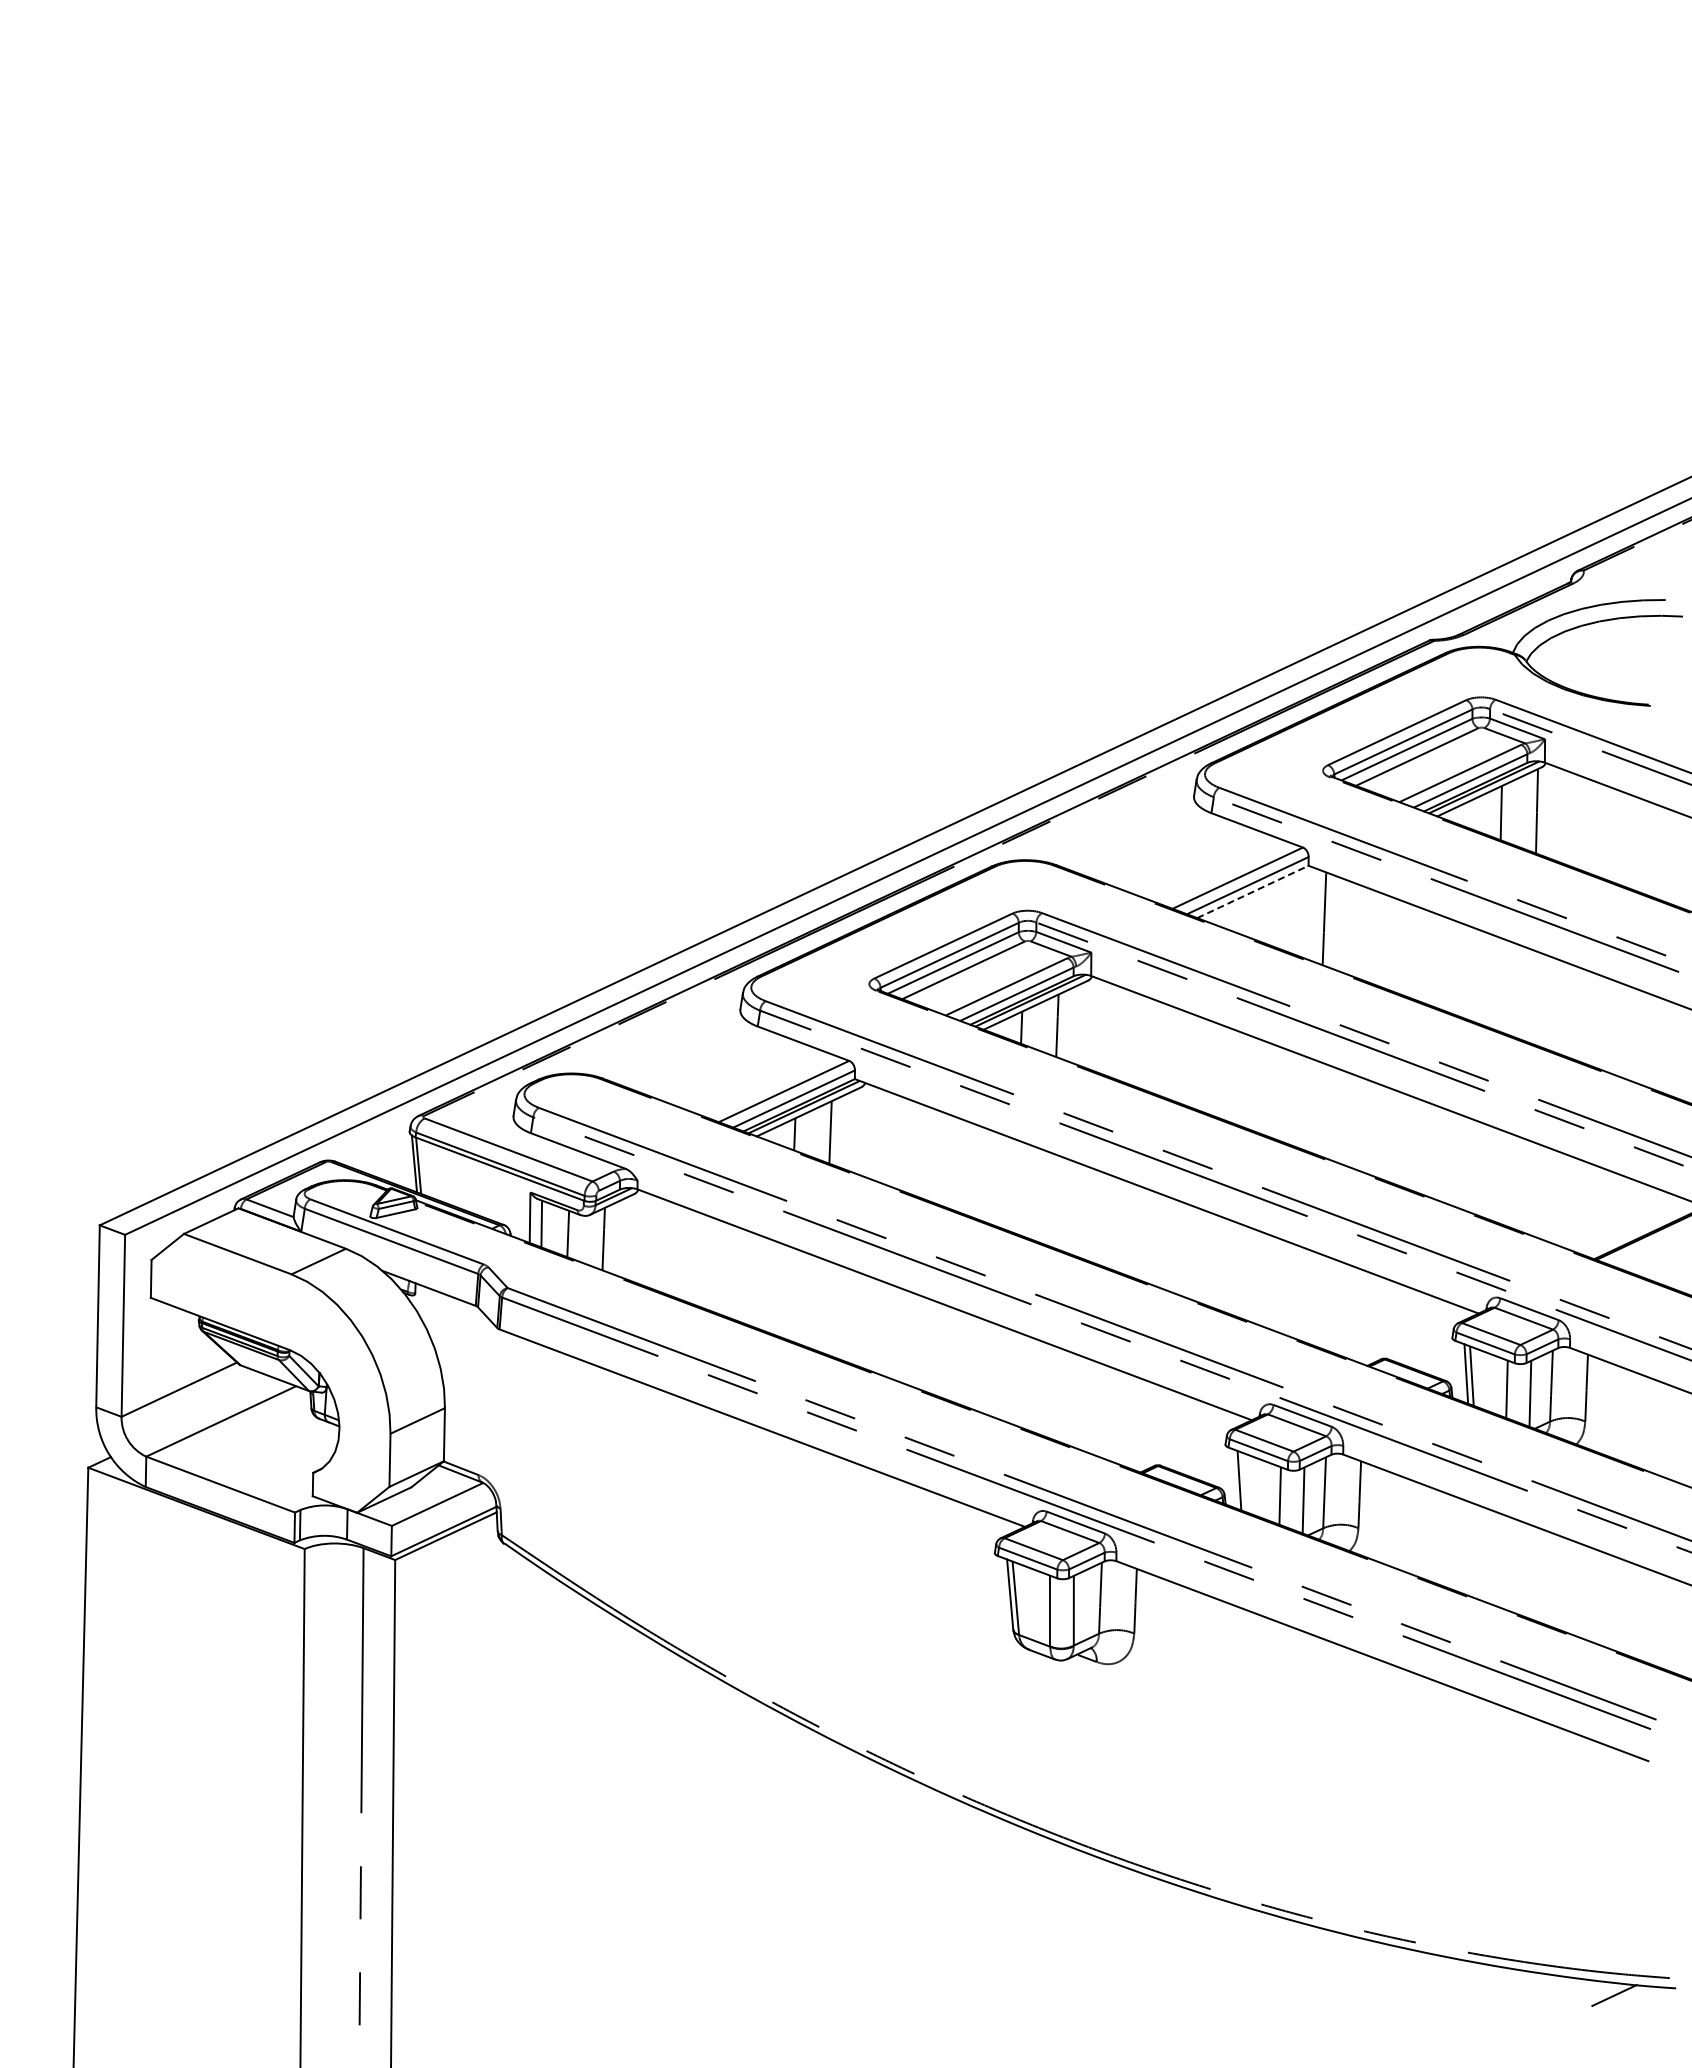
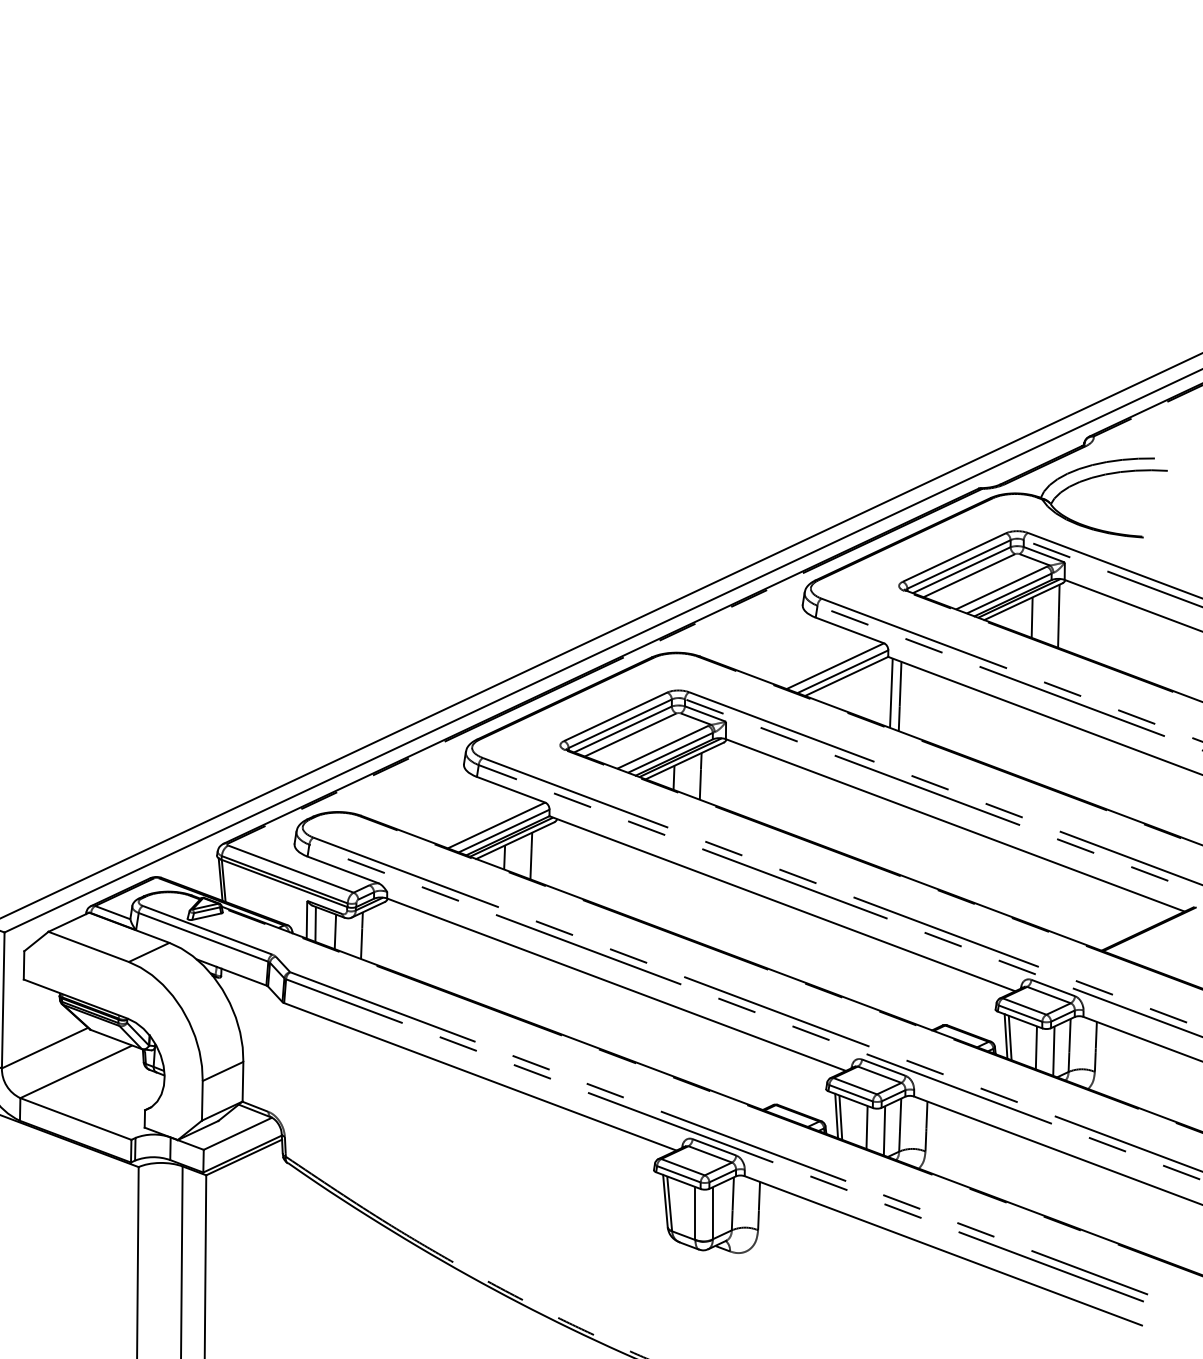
line: (1252, 891) -> (846, 676), dashed -> solid
line: (1312, 913) -> (891, 692), added
line: (1244, 1482) -> (840, 1117), added

